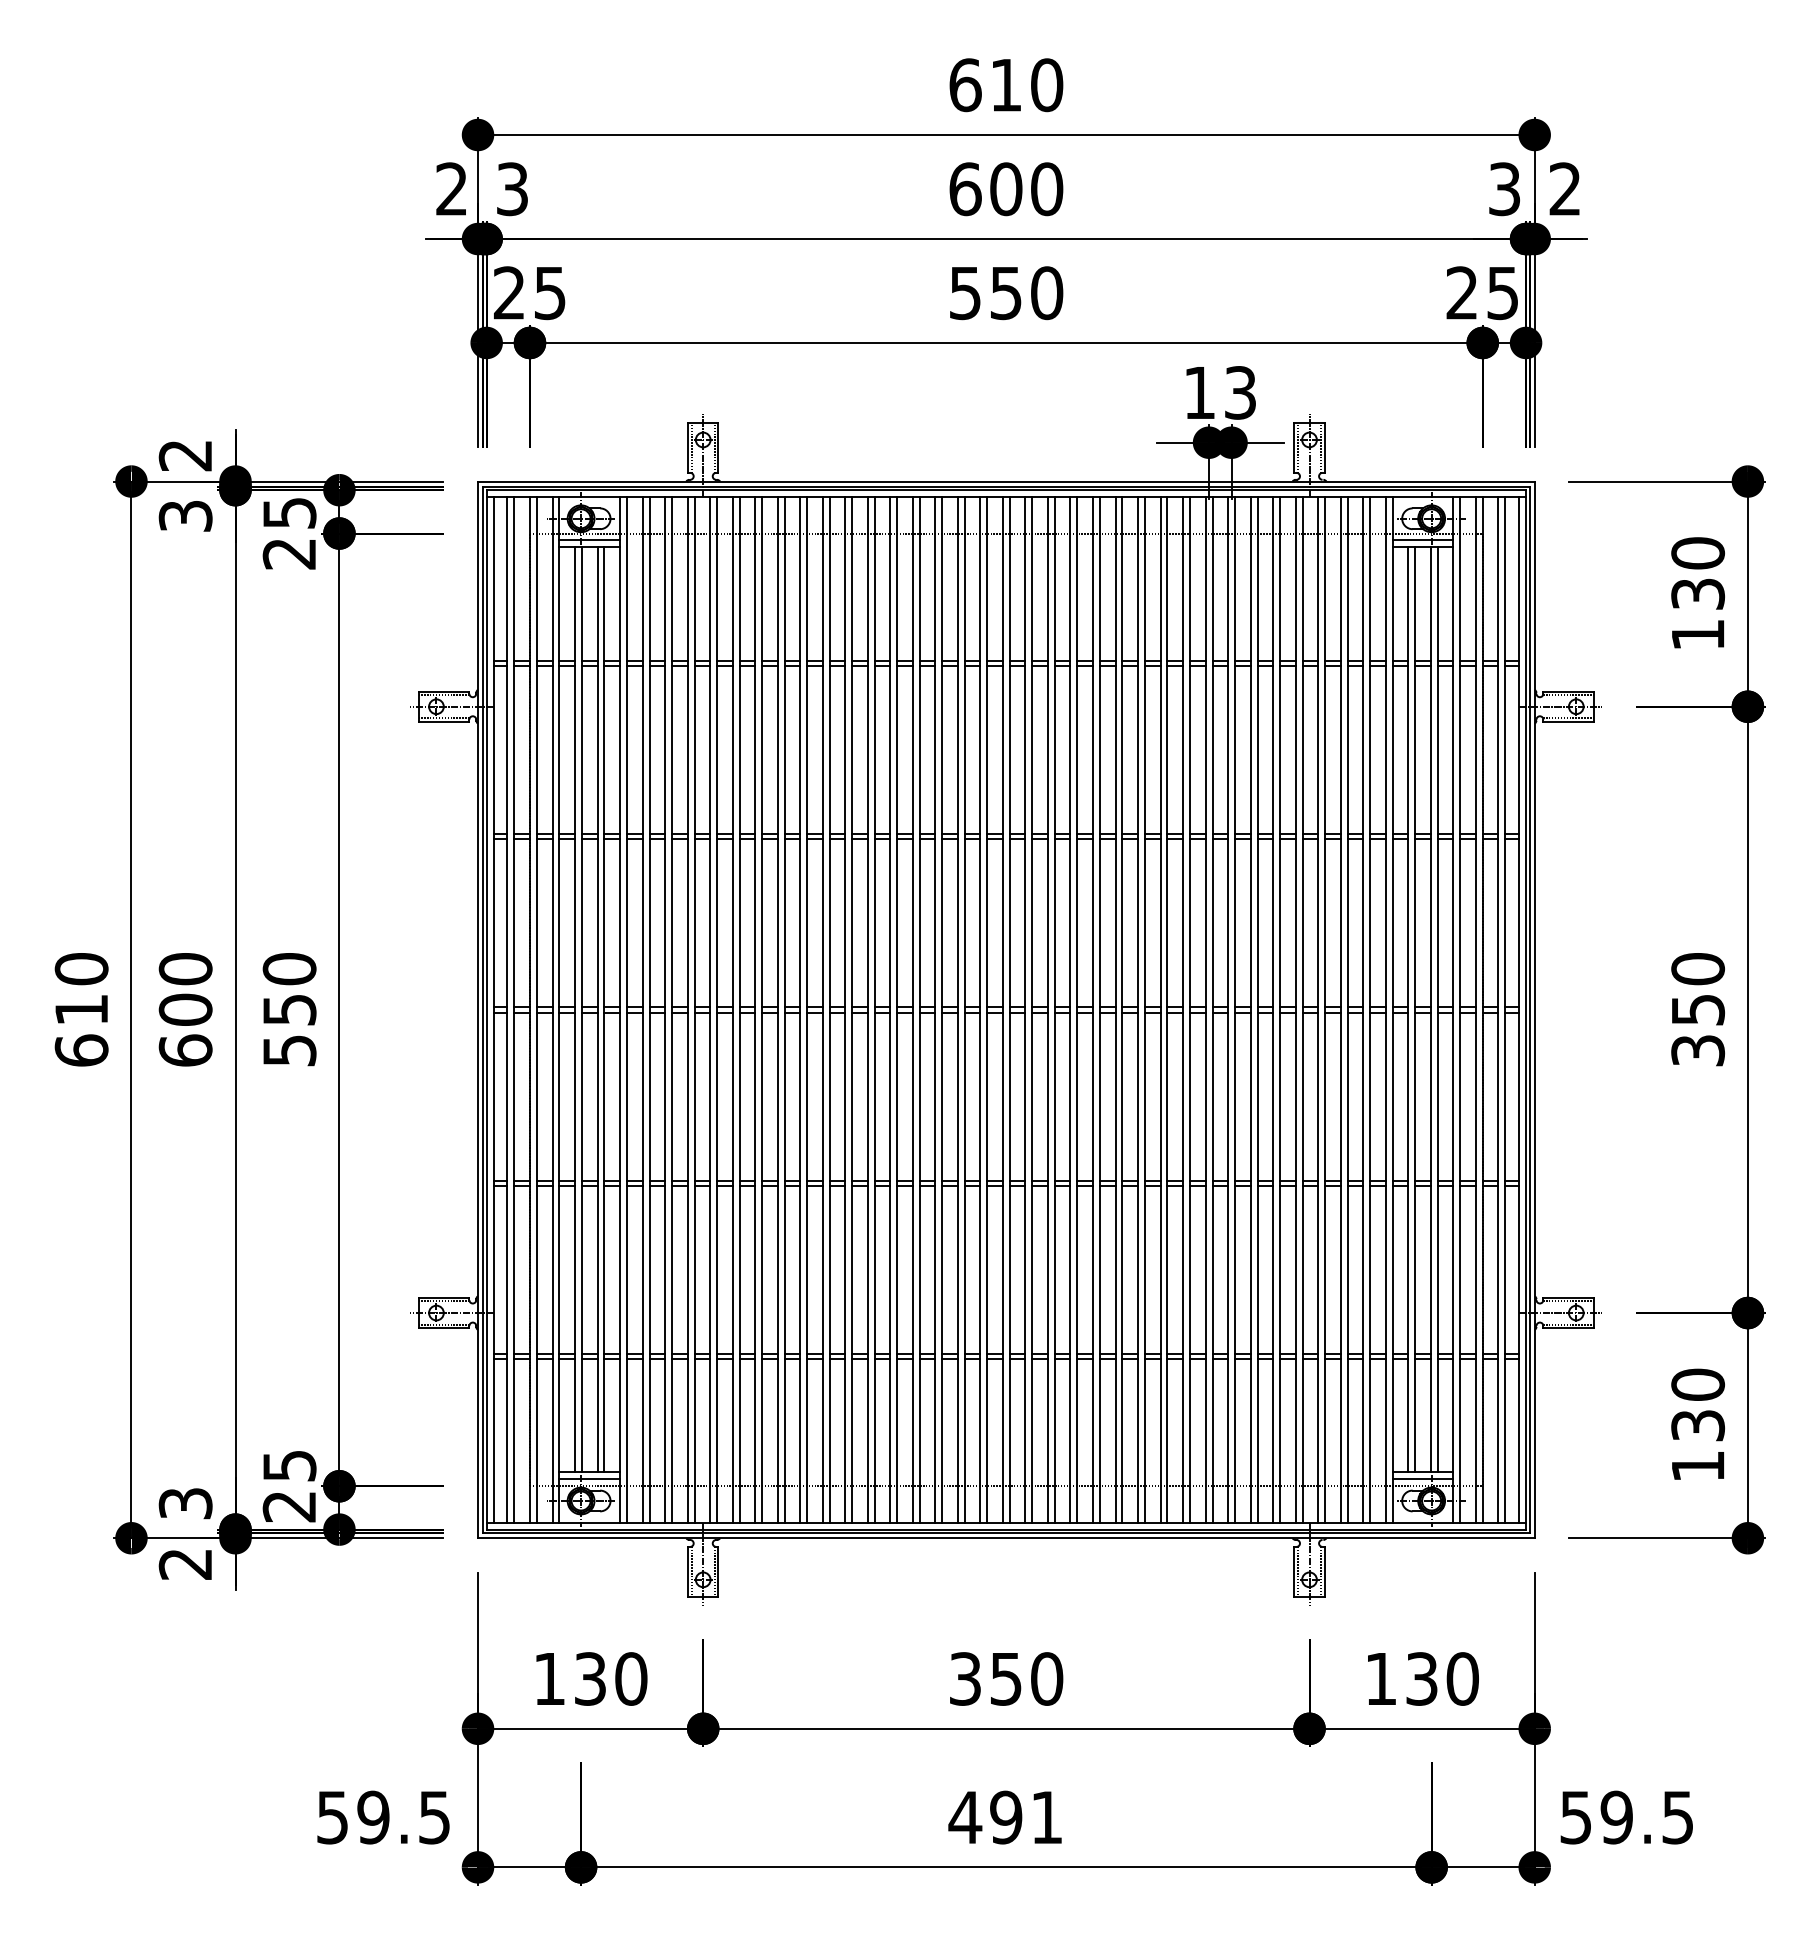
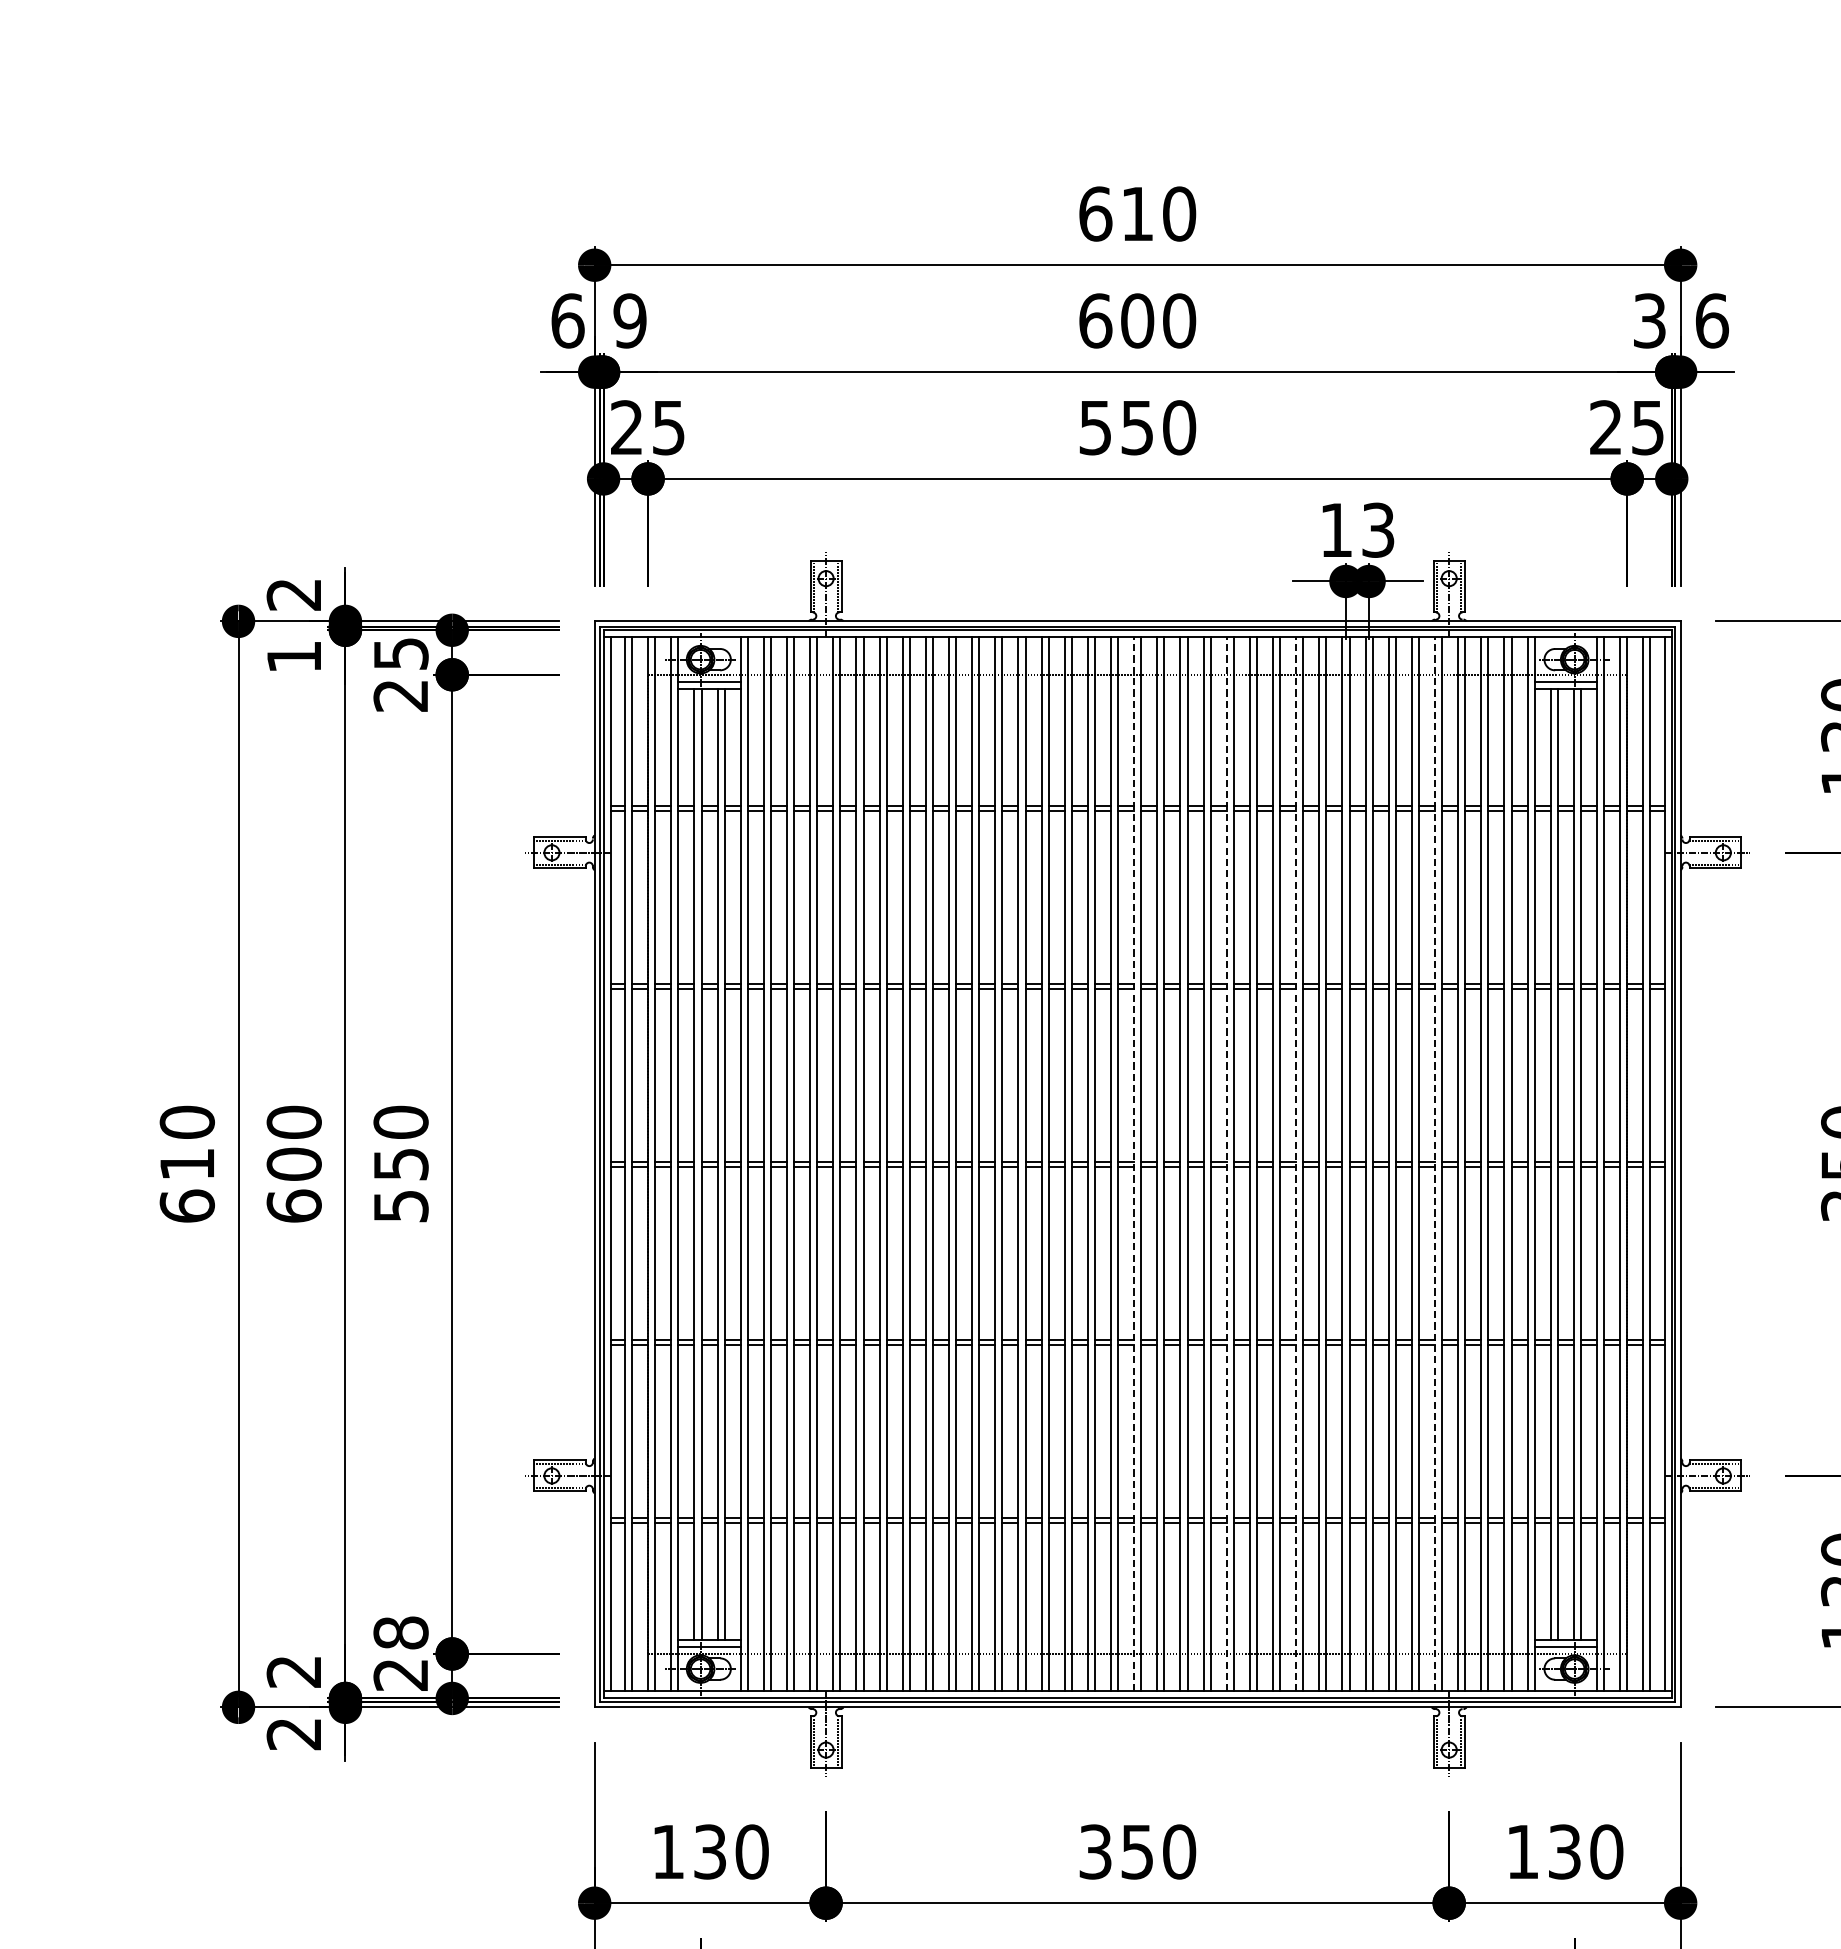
text: (512, 188) -> (630, 320), 3 -> 9
text: (452, 189) -> (568, 321), 2 -> 6
text: (1565, 189) -> (1712, 321), 2 -> 6
text: (185, 516) -> (294, 657), 3 -> 1
line: (1002, 1009) -> (1133, 1163), solid -> dashed
line: (1092, 1009) -> (1226, 1163), solid -> dashed
line: (1160, 1009) -> (1296, 1163), solid -> dashed
line: (1295, 1009) -> (1434, 1163), solid -> dashed
text: (289, 1465) -> (400, 1632), 25 -> 28
text: (185, 1503) -> (294, 1671), 3 -> 2

